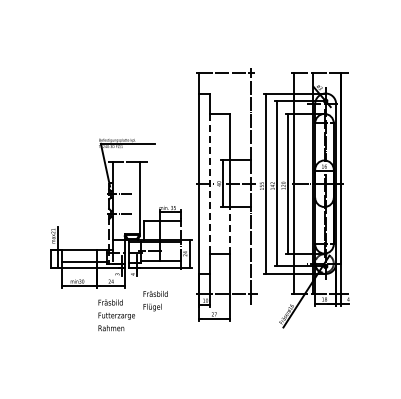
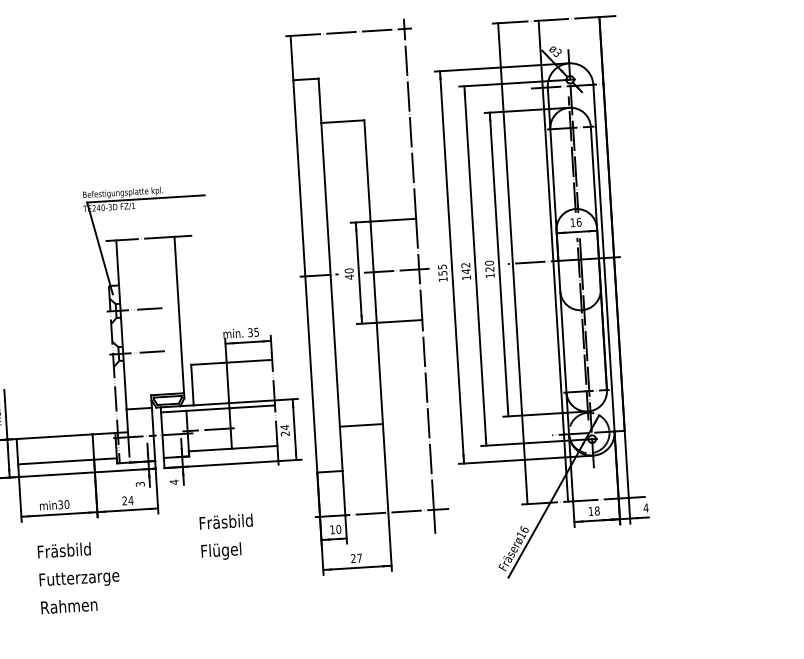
line: (210, 183) -> (330, 274), dashed -> solid
line: (230, 229) -> (380, 371), dashed -> solid
text: (116, 315) -> (78, 577), moved

